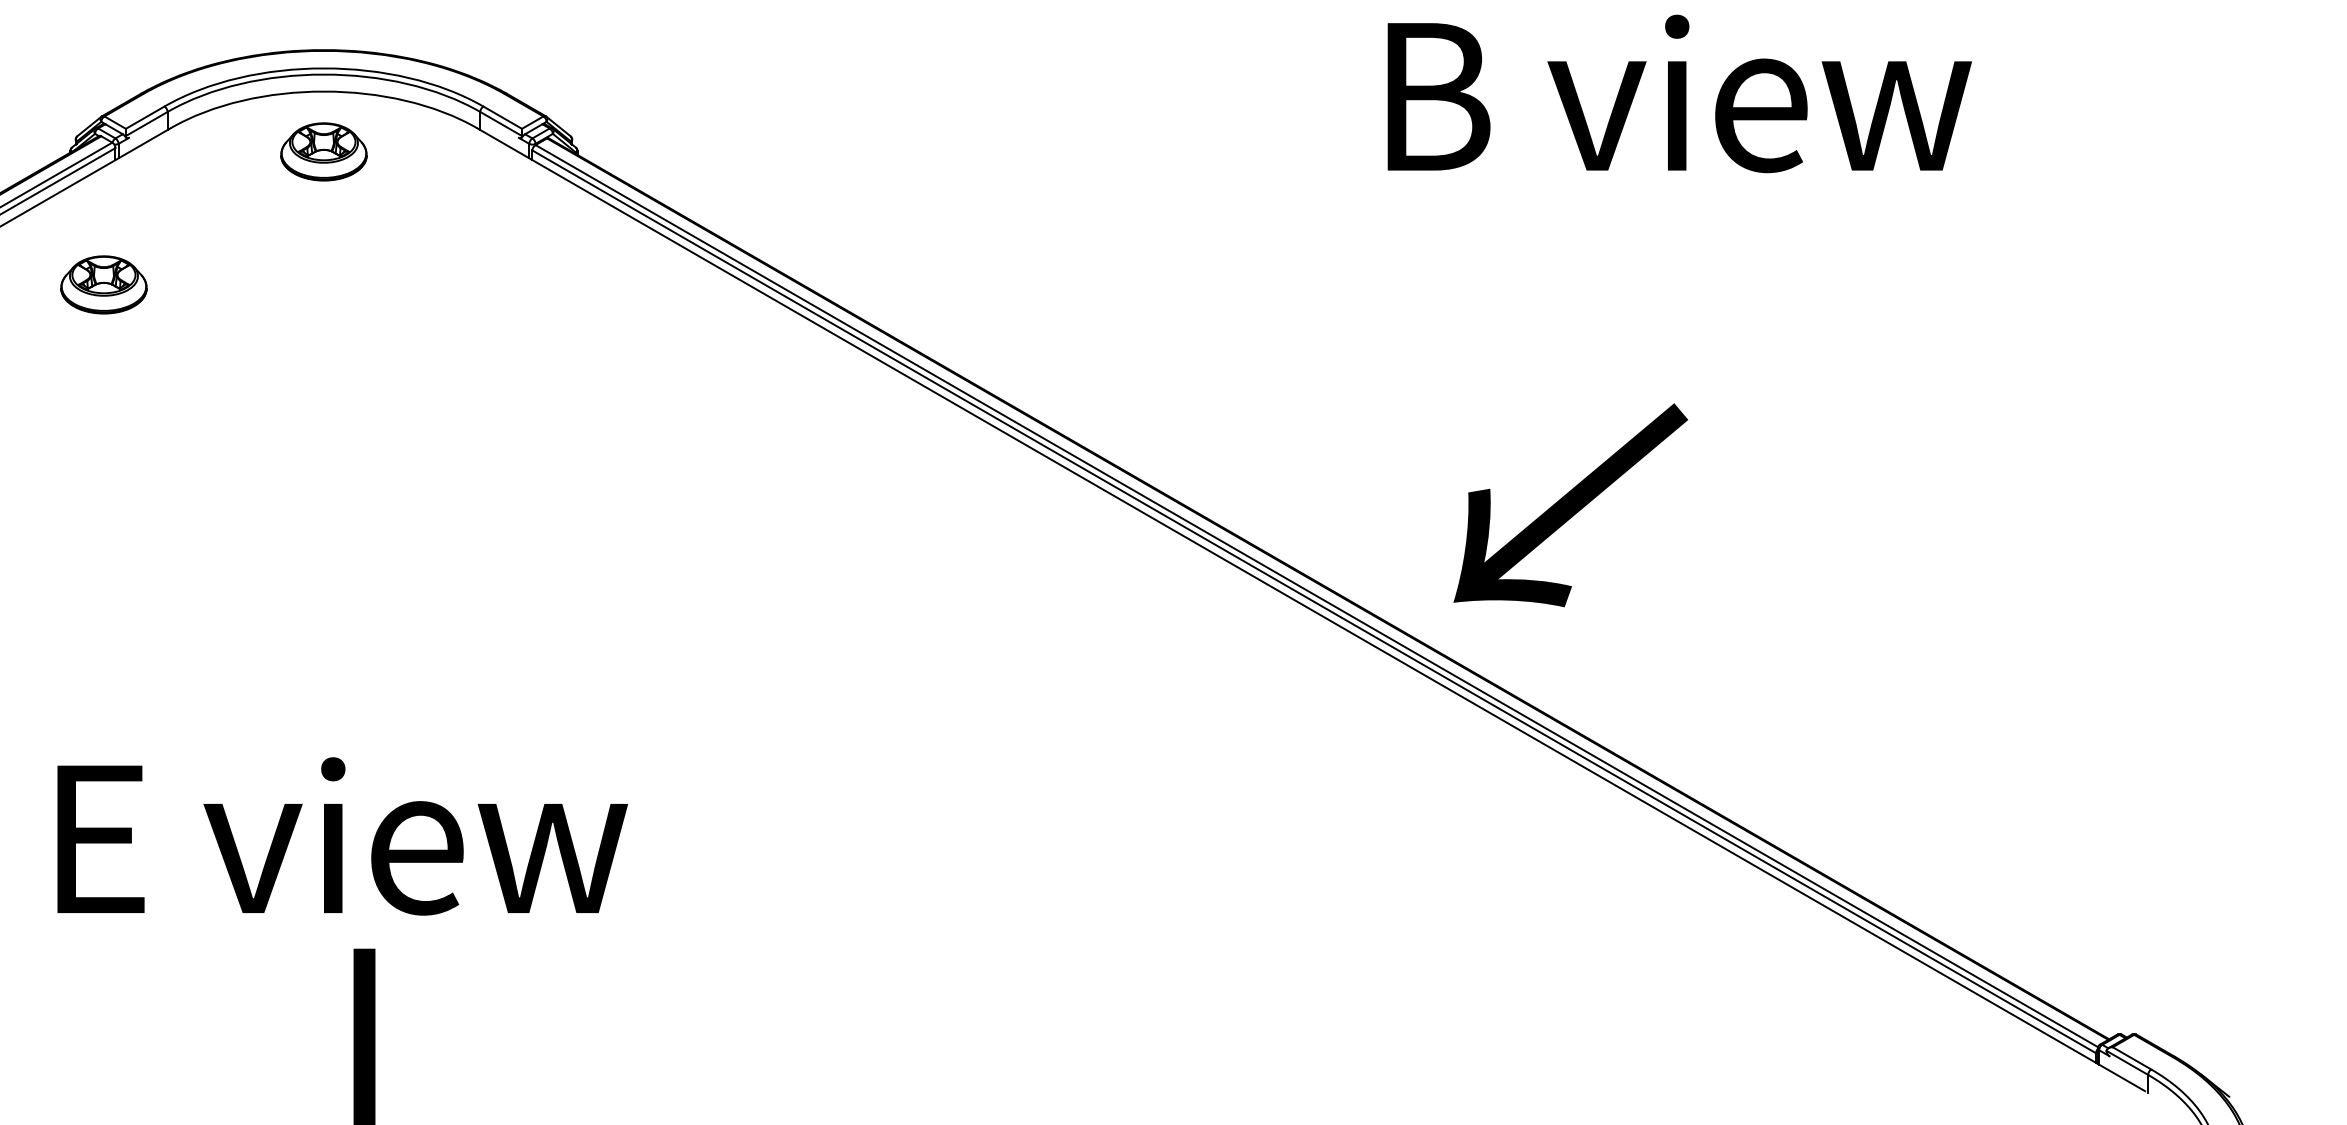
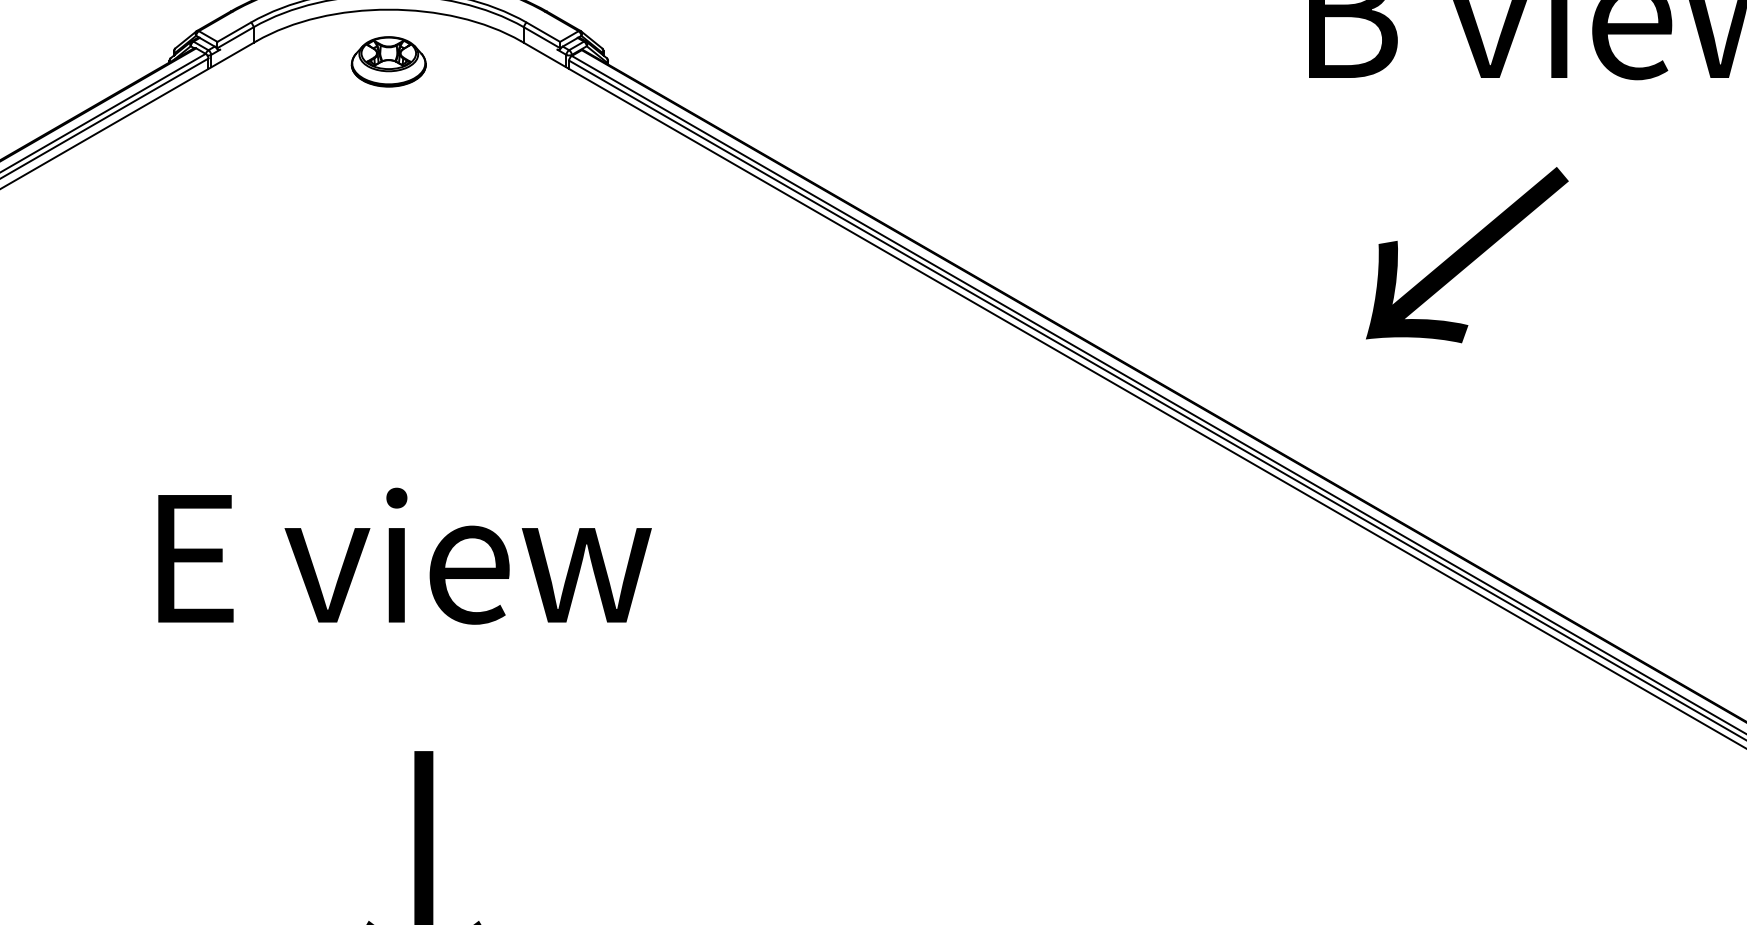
part: (103, 284) -> (198, 176), removed
text: (1570, 505) -> (1467, 255), moved
text: (342, 836) -> (404, 556), moved

